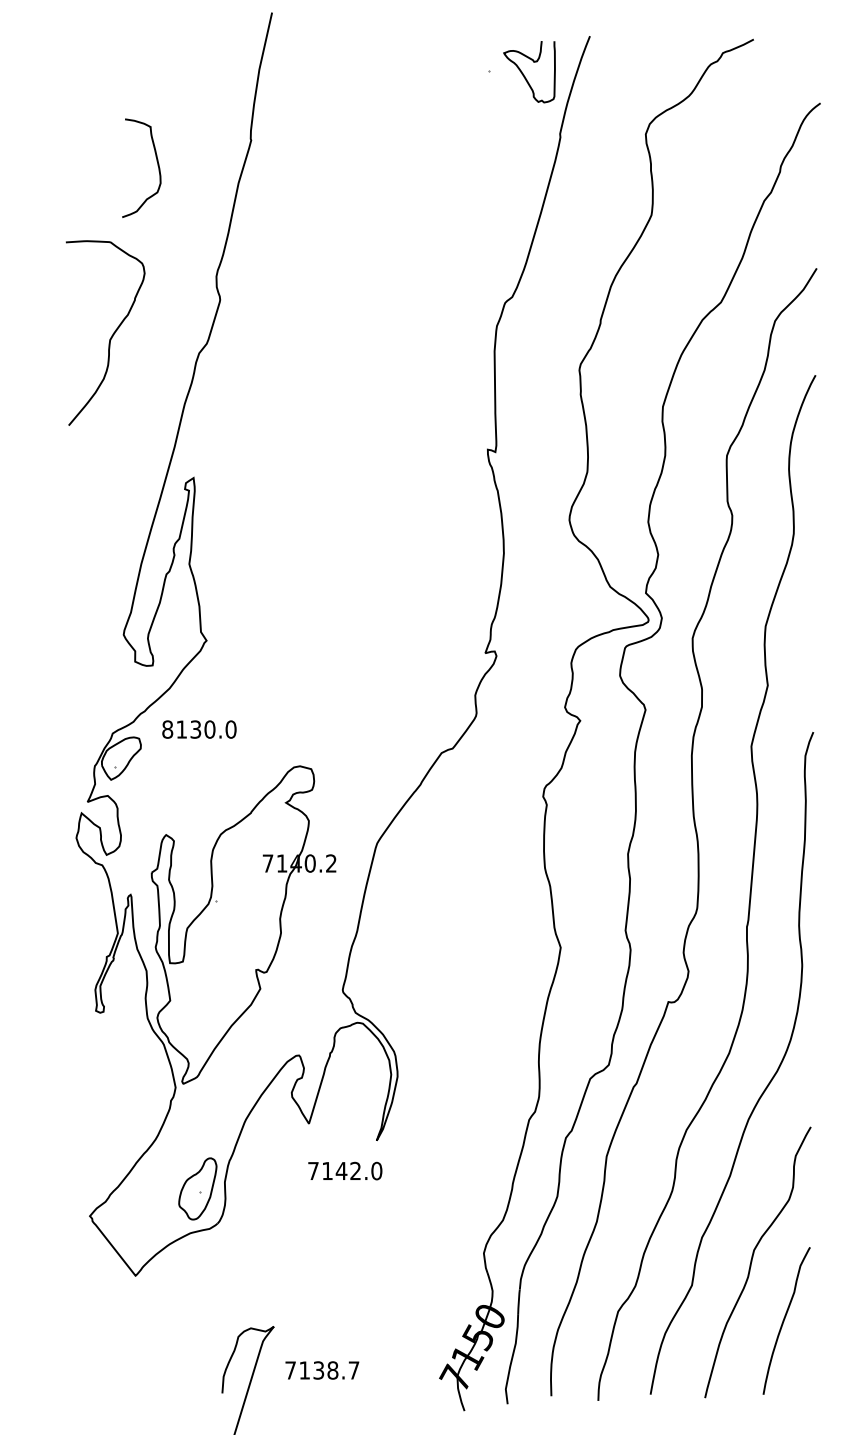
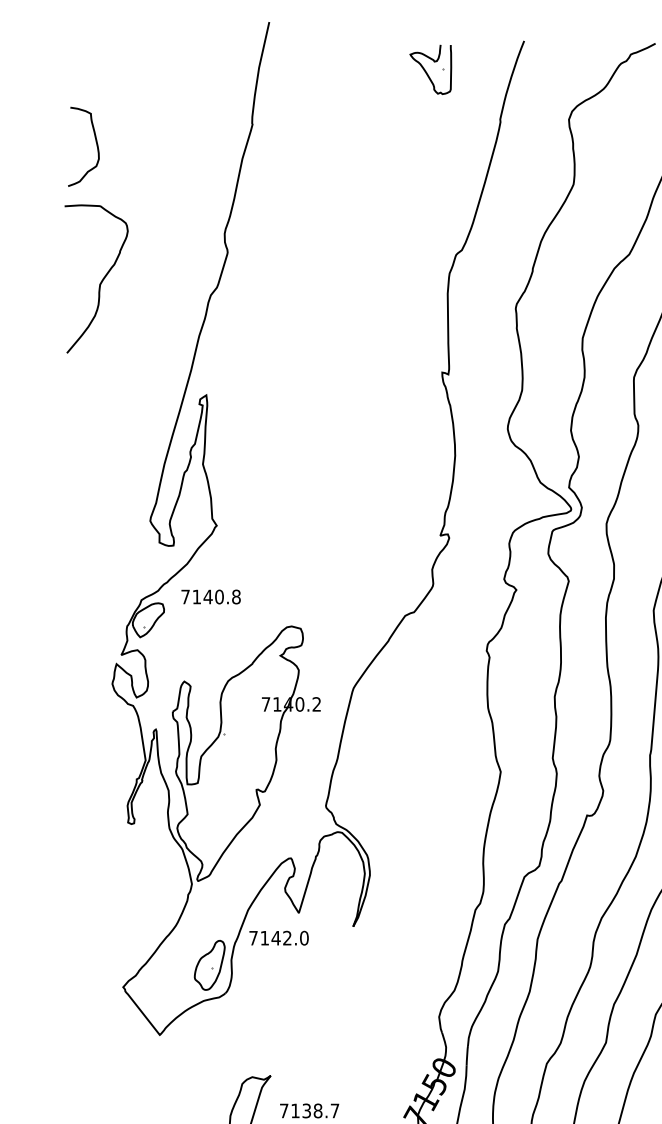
curve: (524, 74) -> (426, 71), moved
curve: (157, 165) -> (96, 144), moved
curve: (111, 335) -> (101, 280), moved
text: (199, 729) -> (211, 596), 8130.0 -> 7140.8
text: (345, 1170) -> (279, 937), moved

